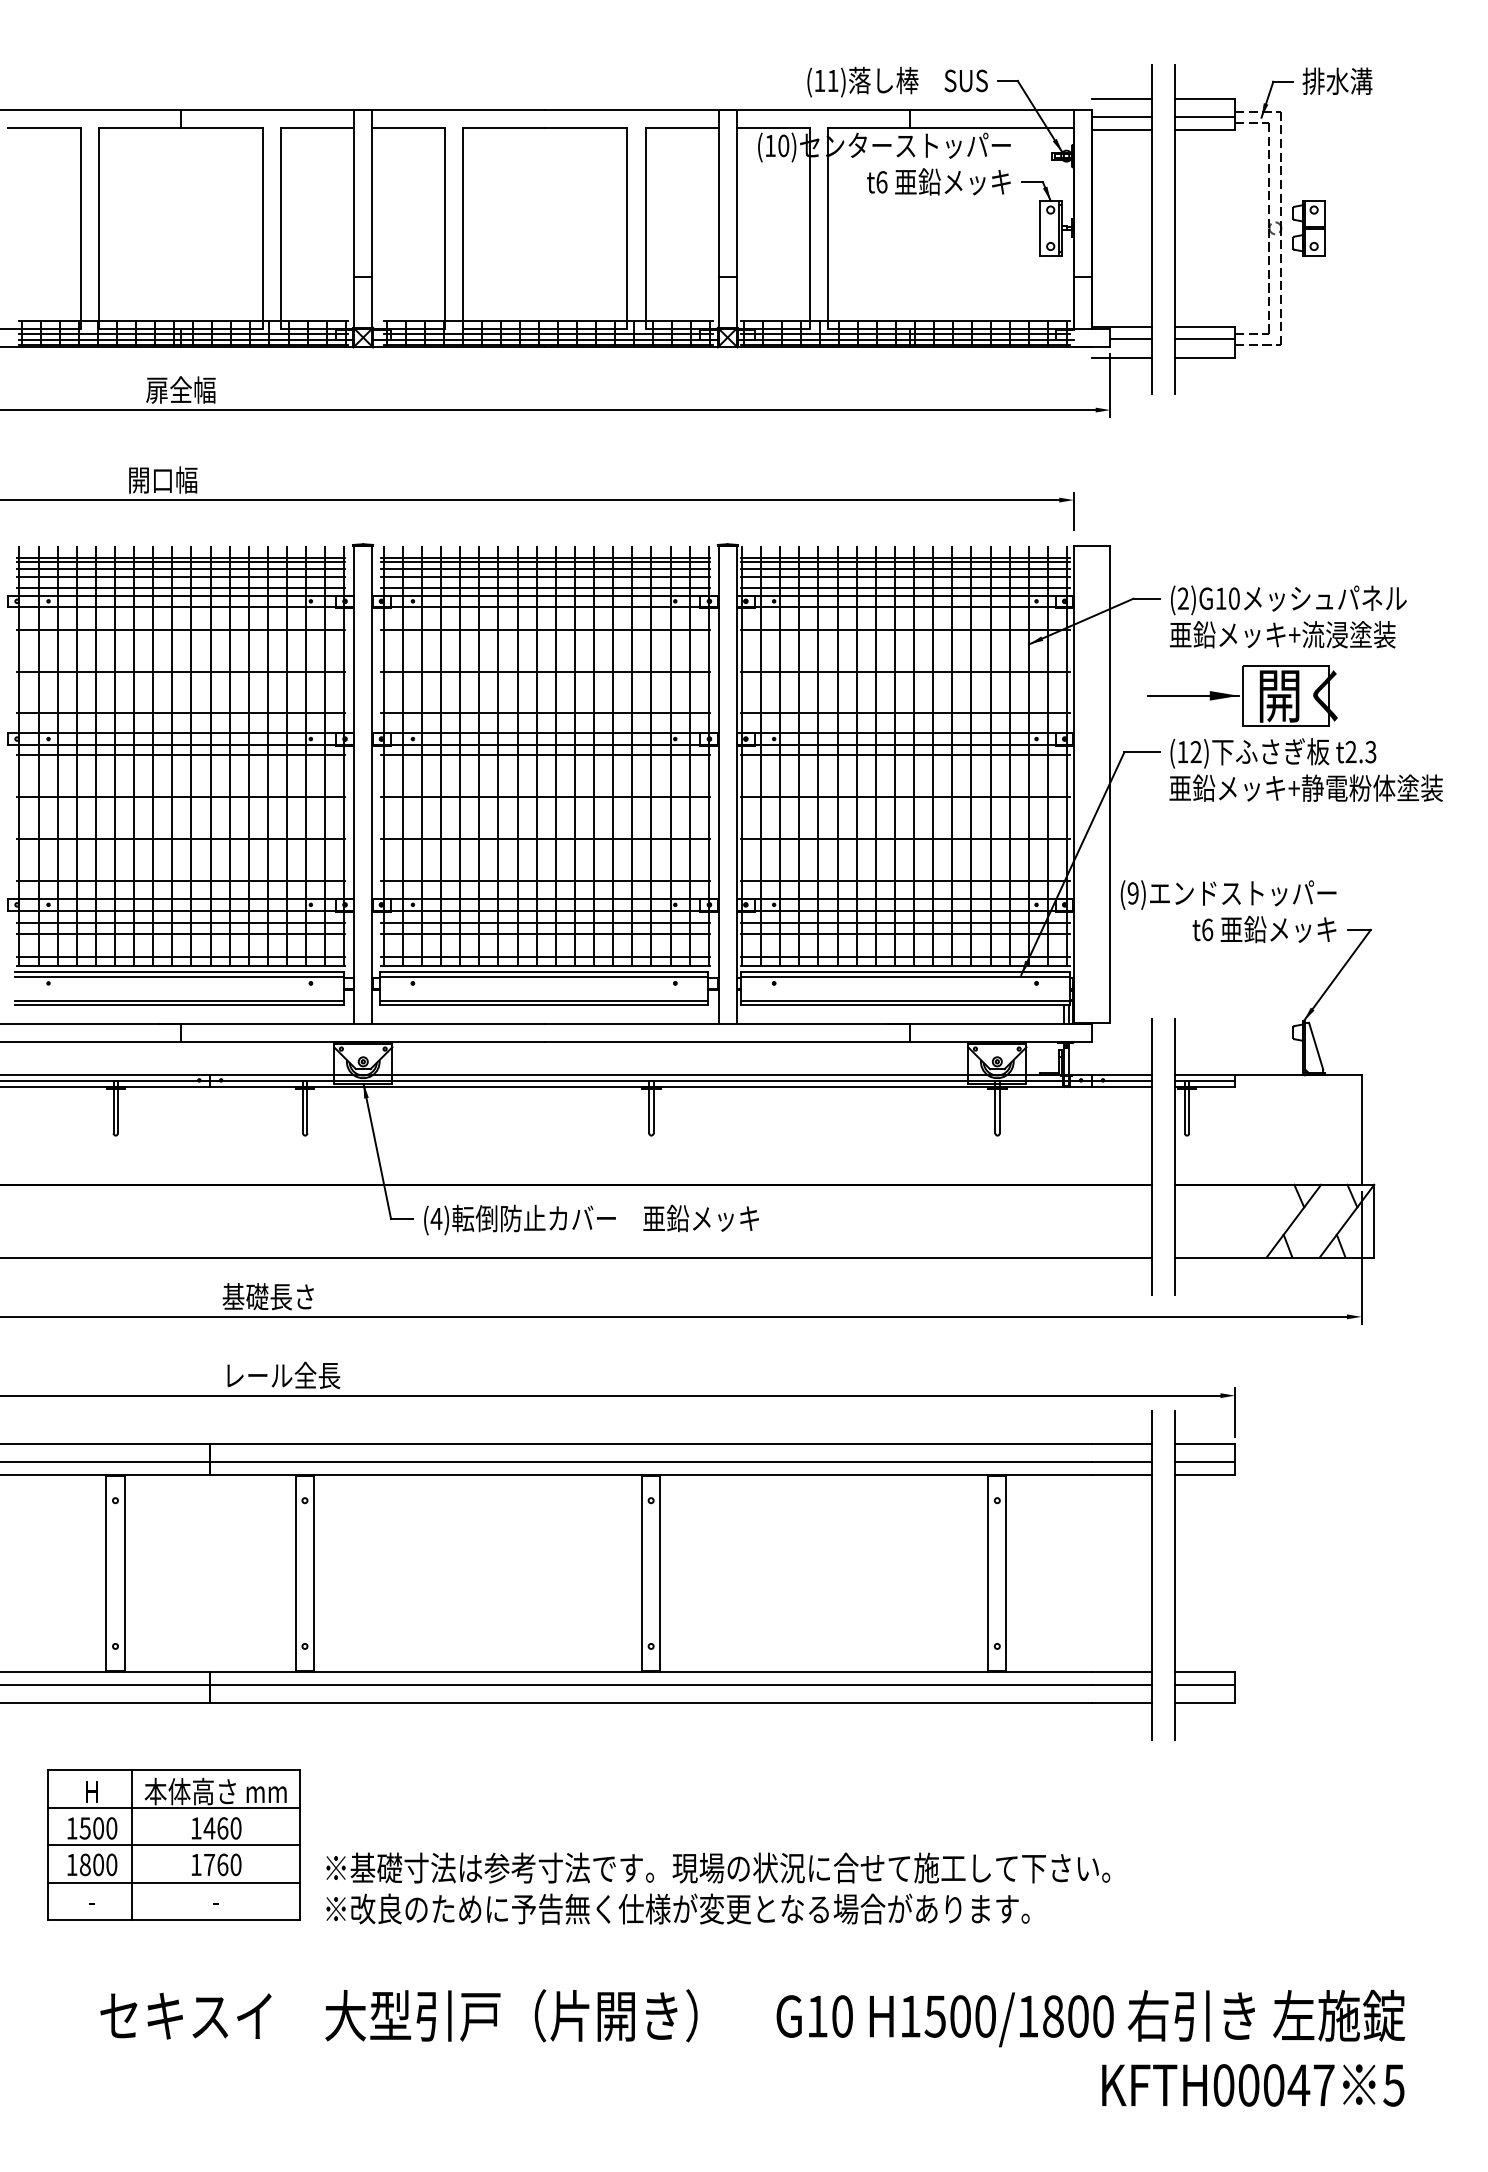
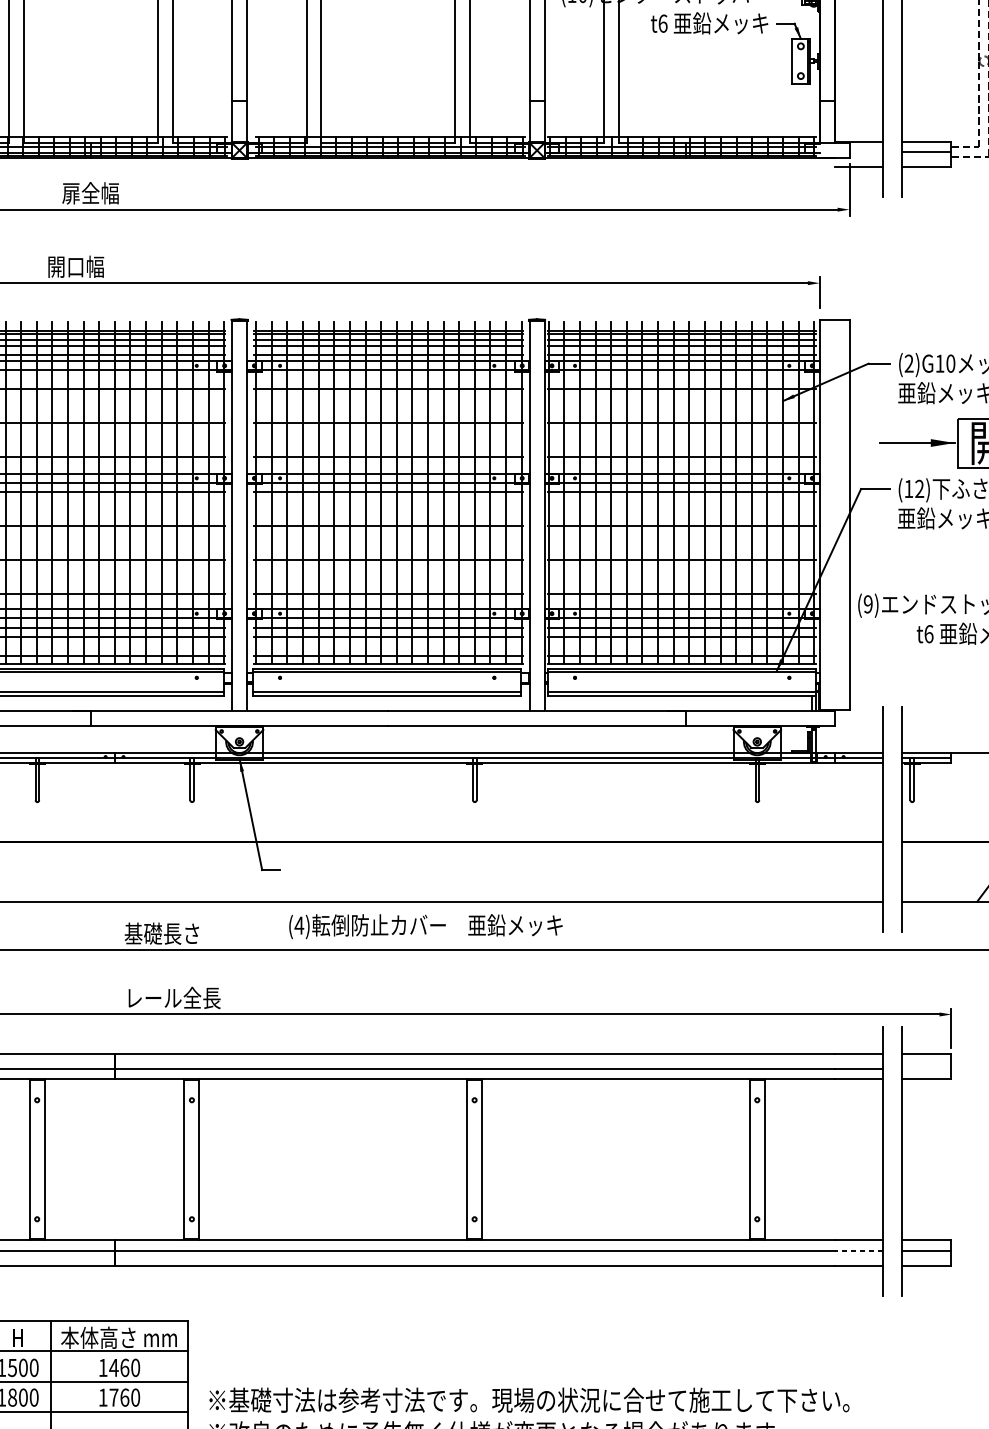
line: (1131, 339) -> (866, 152), removed
text: (591, 1219) -> (425, 926), moved
line: (1204, 1462) -> (926, 1069), removed
line: (1121, 1684) -> (858, 1250), solid -> dashed

